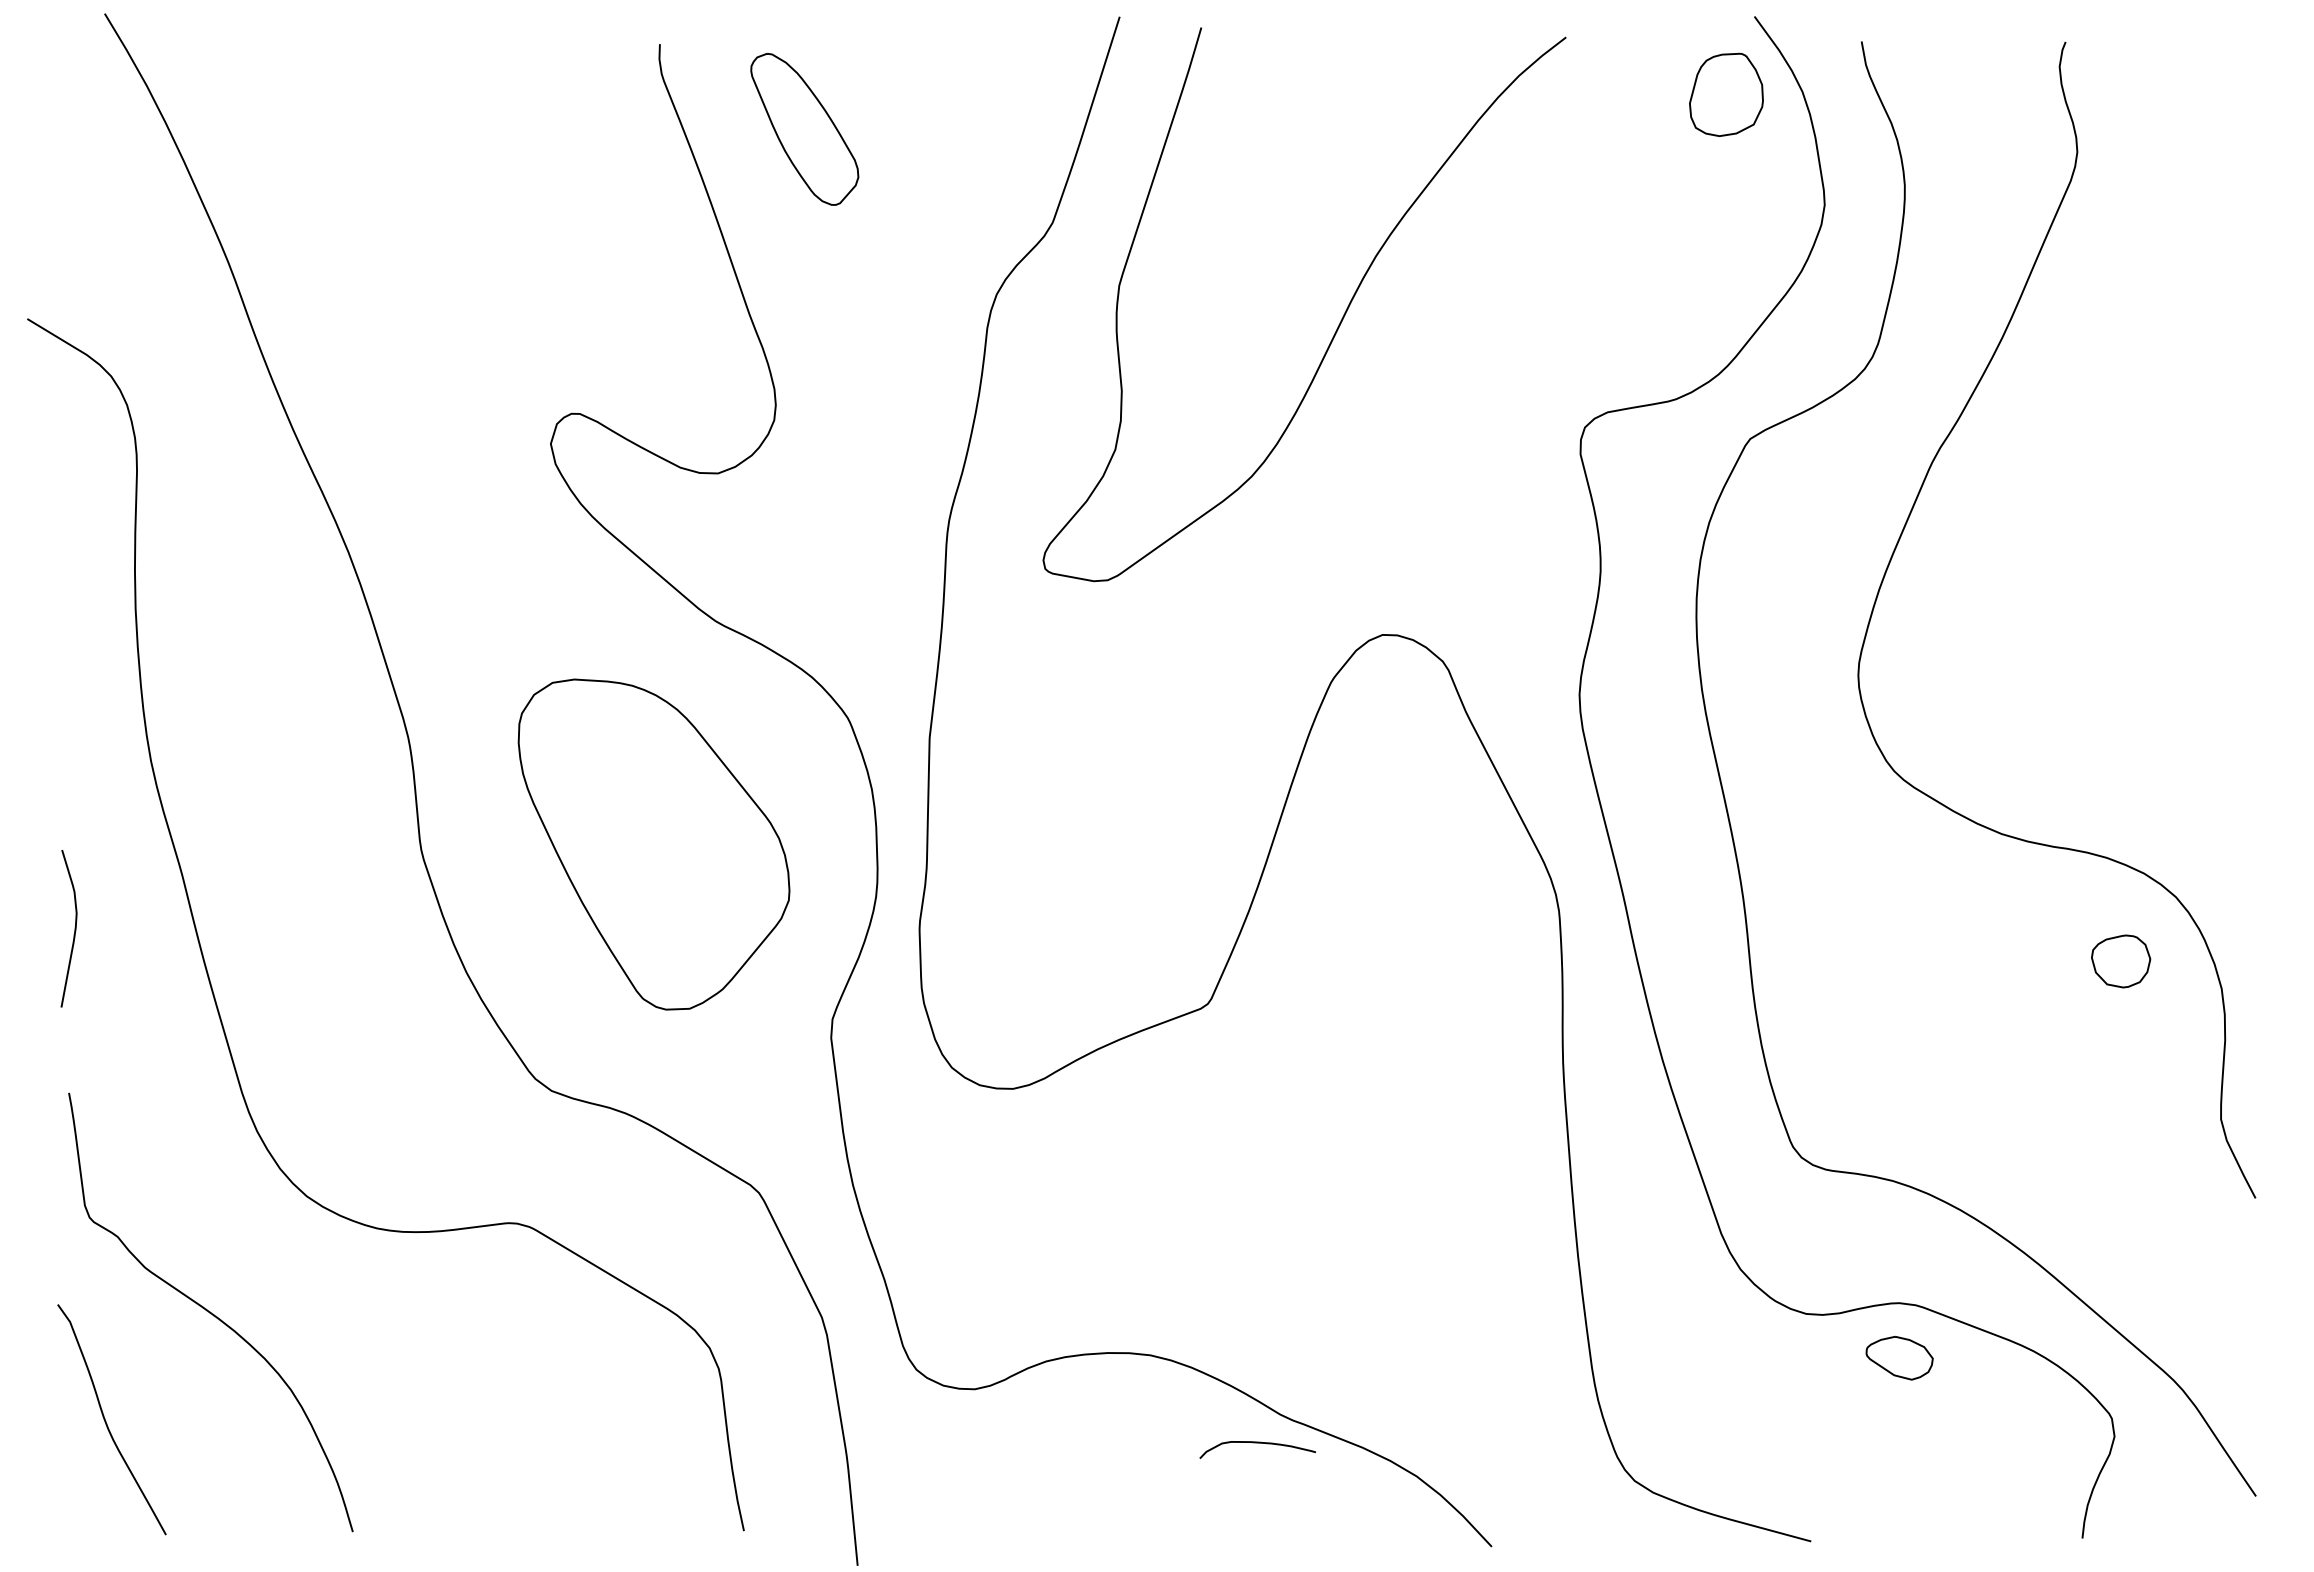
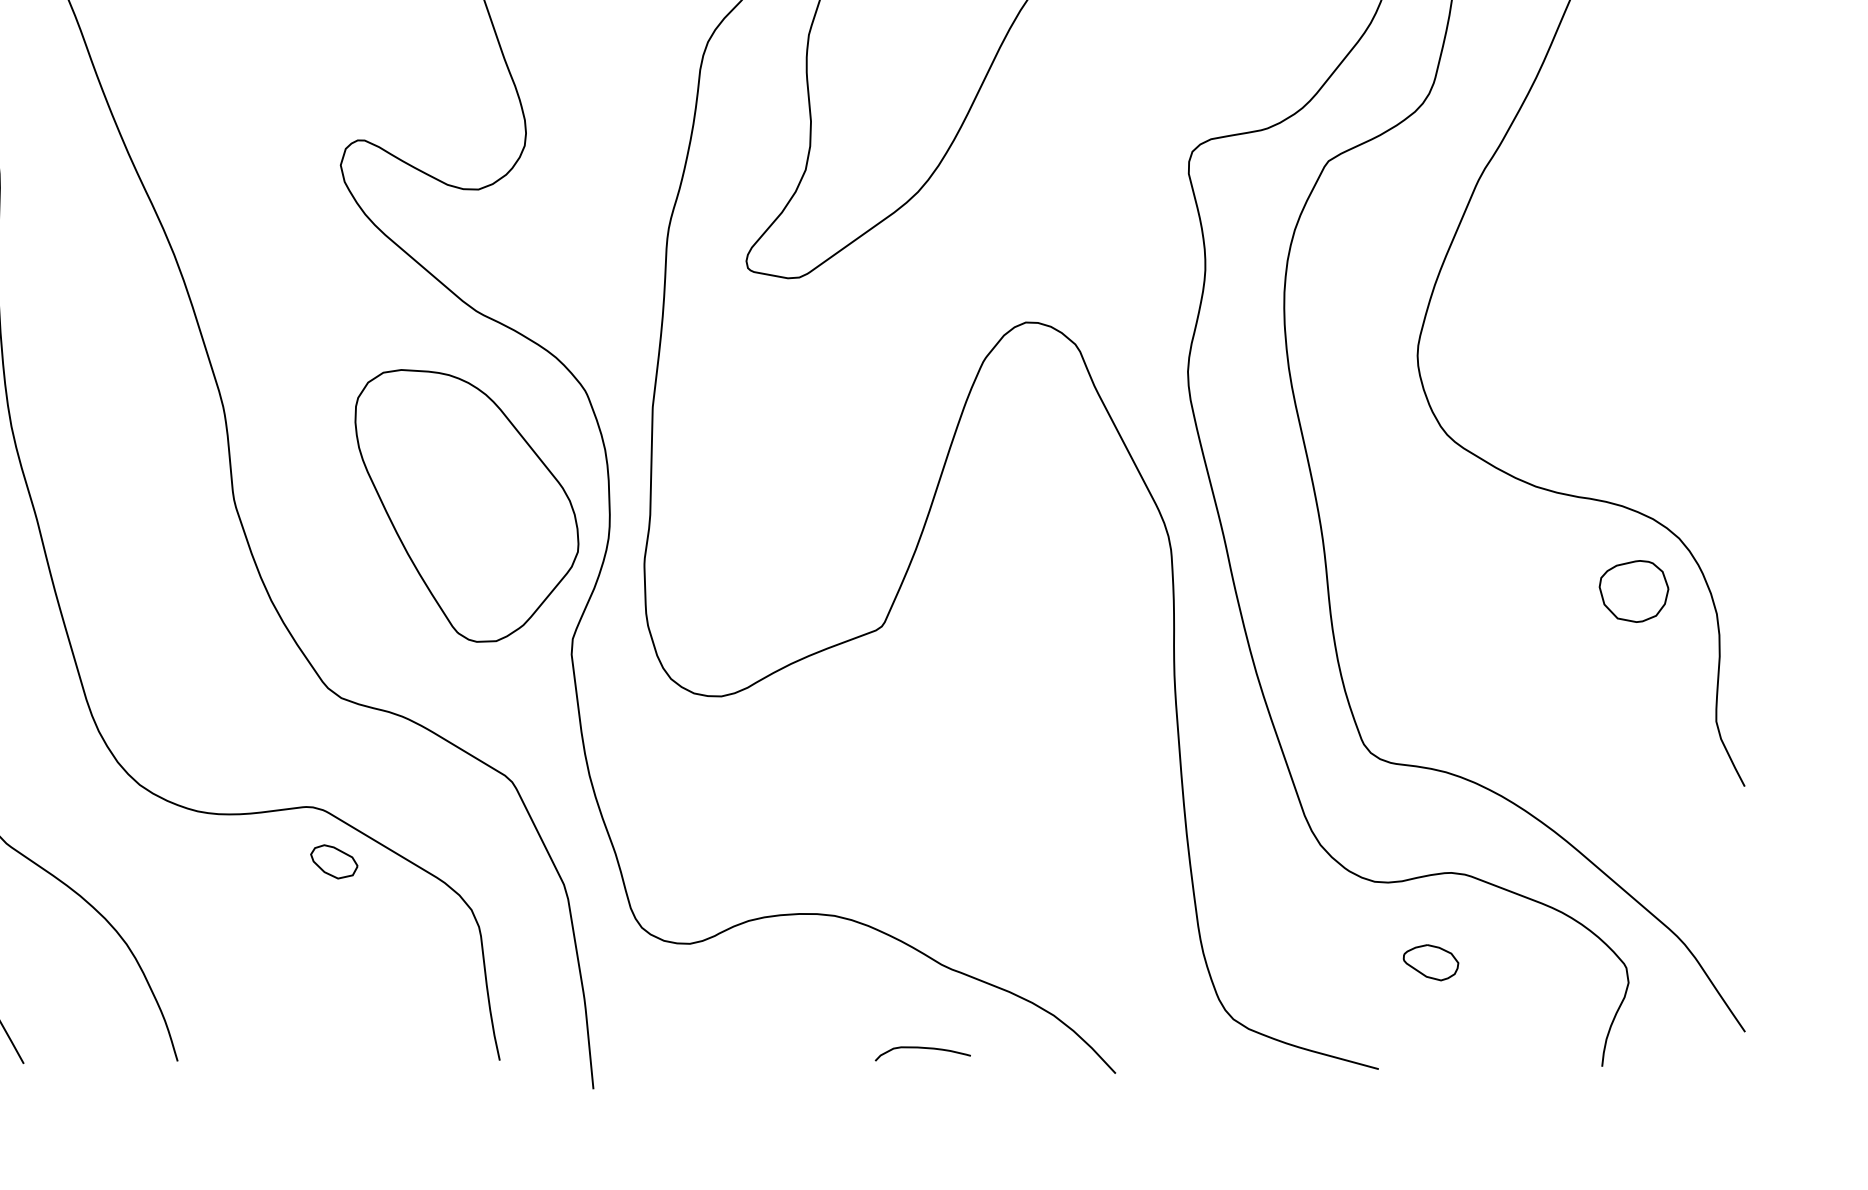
part: (653, 844) -> (466, 505), moved
part: (2120, 961) -> (1633, 591), size x1.43
part: (542, 1289) -> (333, 861), added
part: (1899, 1358) -> (1430, 962), moved
curve: (1257, 1443) -> (922, 1048), moved

